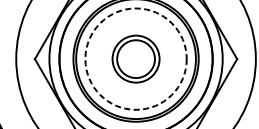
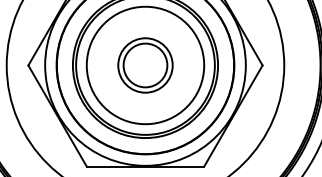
circle: (136, 59) -> (145, 65), dashed -> solid

